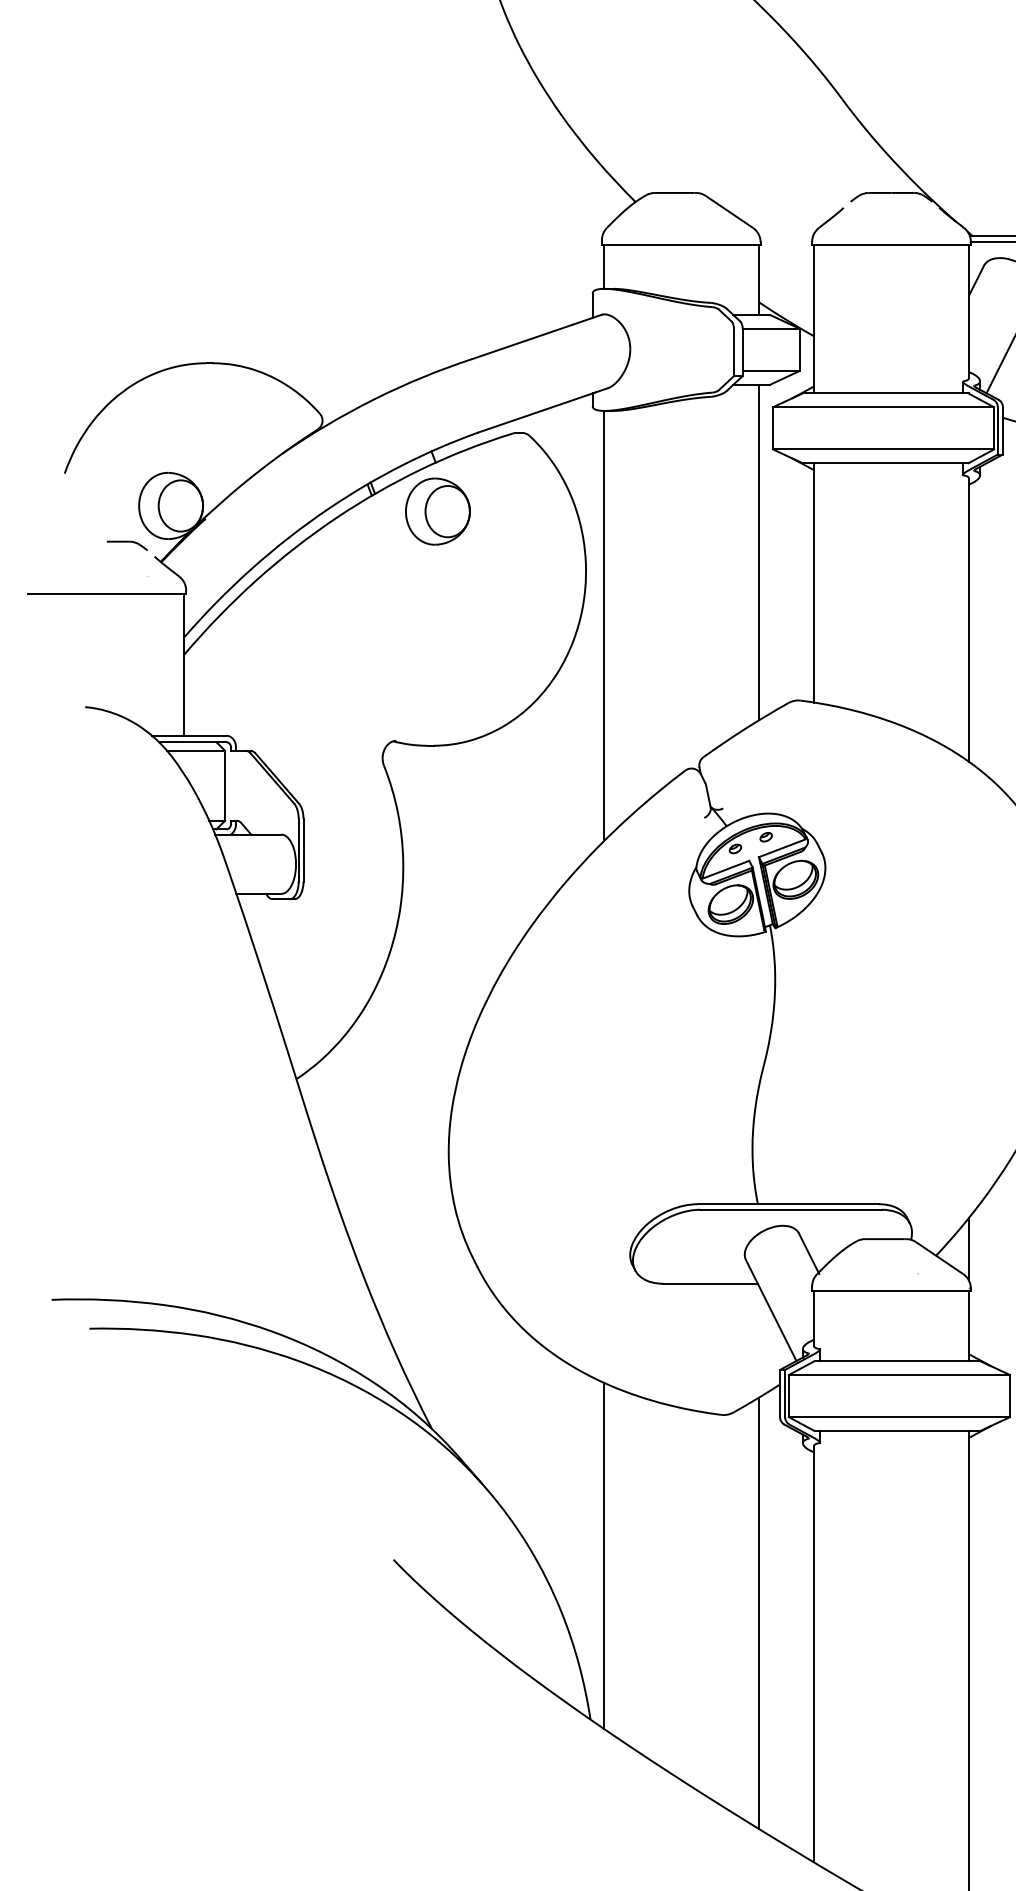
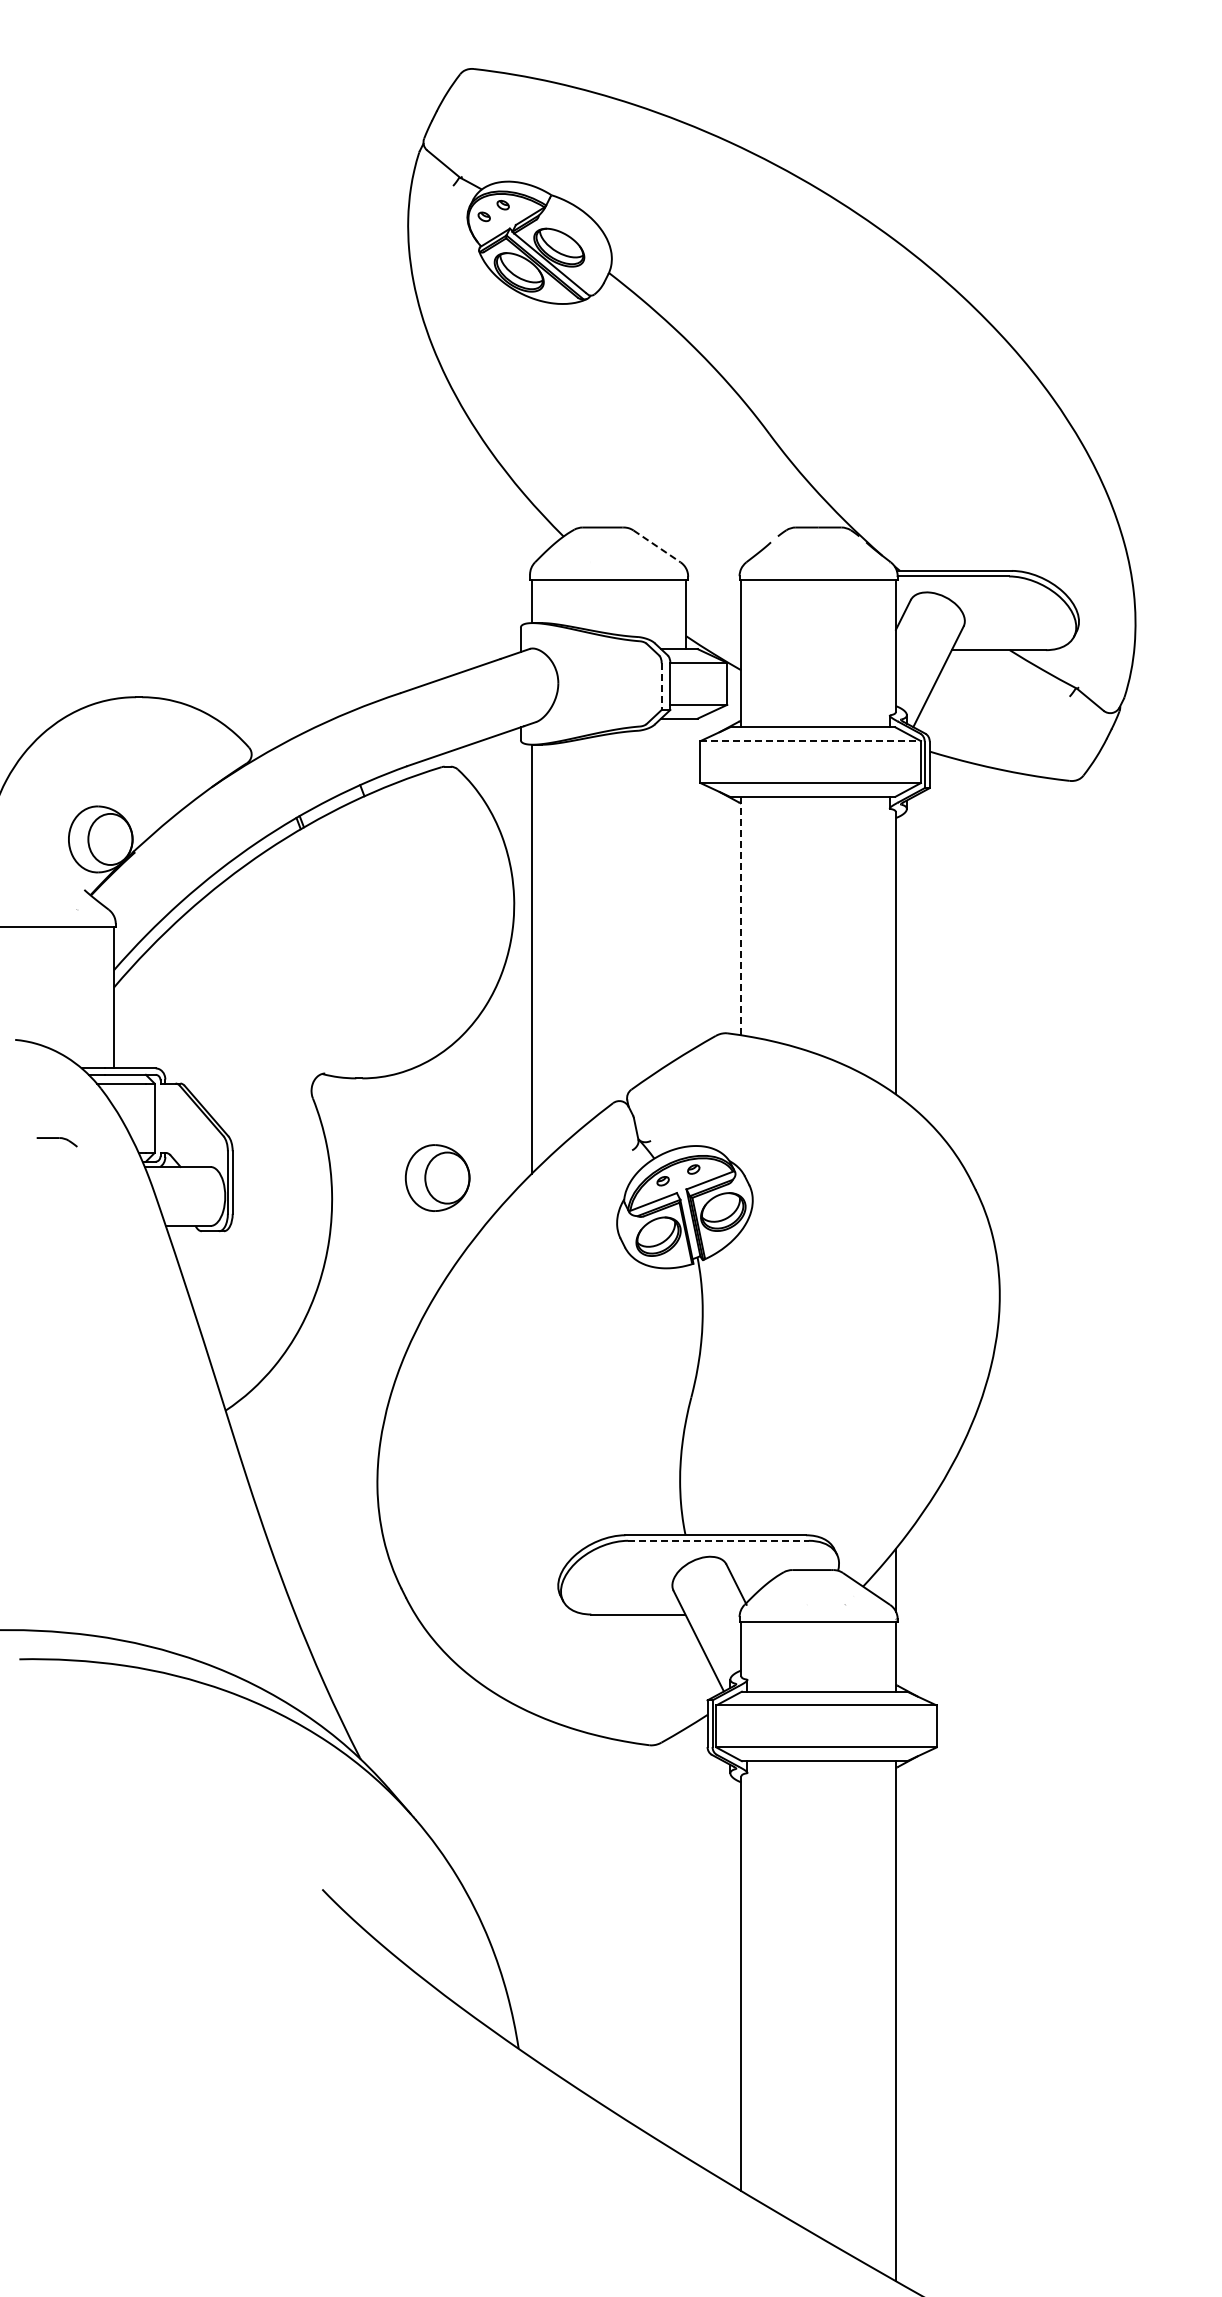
line: (729, 212) -> (657, 546), solid -> dashed
line: (733, 353) -> (661, 687), solid -> dashed
line: (884, 407) -> (811, 741), solid -> dashed
part: (437, 511) -> (437, 1177), moved
part: (126, 546) -> (56, 1142), moved
line: (758, 552) -> (686, 885), removed
line: (814, 583) -> (741, 916), solid -> dashed
line: (791, 1209) -> (718, 1540), solid -> dashed
line: (603, 1555) -> (531, 1885), removed
line: (758, 1612) -> (686, 1942), removed

